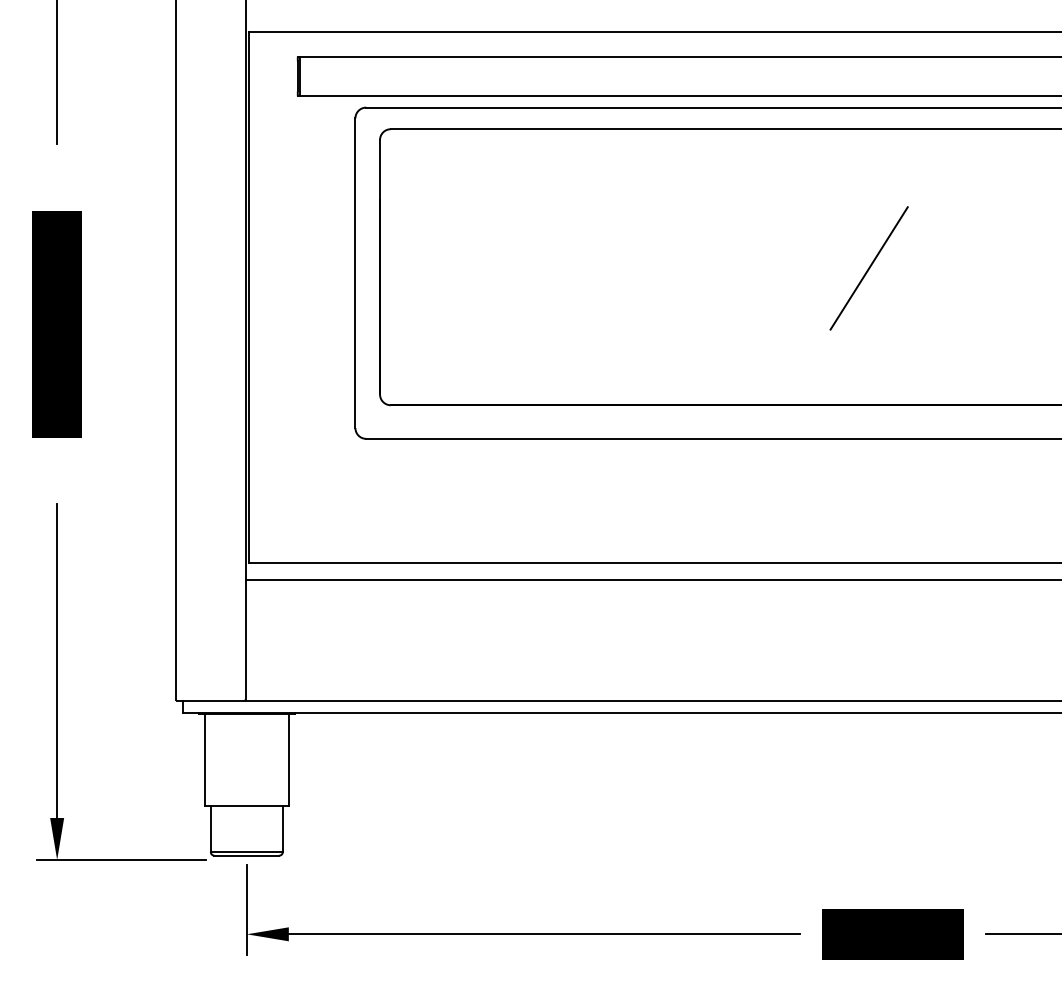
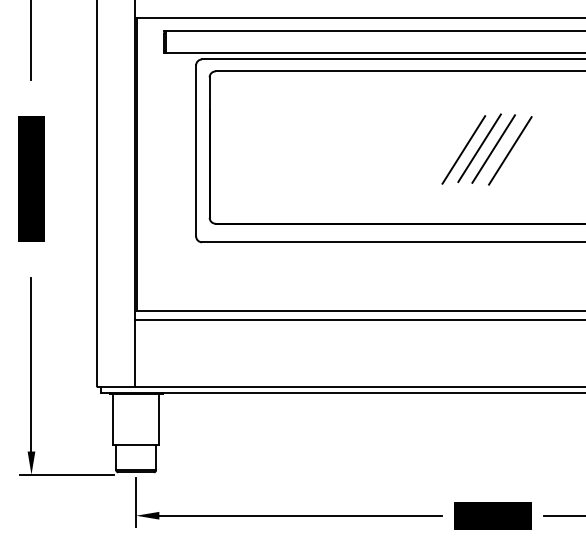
line: (894, 268) -> (493, 148), added
line: (839, 270) -> (463, 149), added
line: (925, 272) -> (510, 150), added

